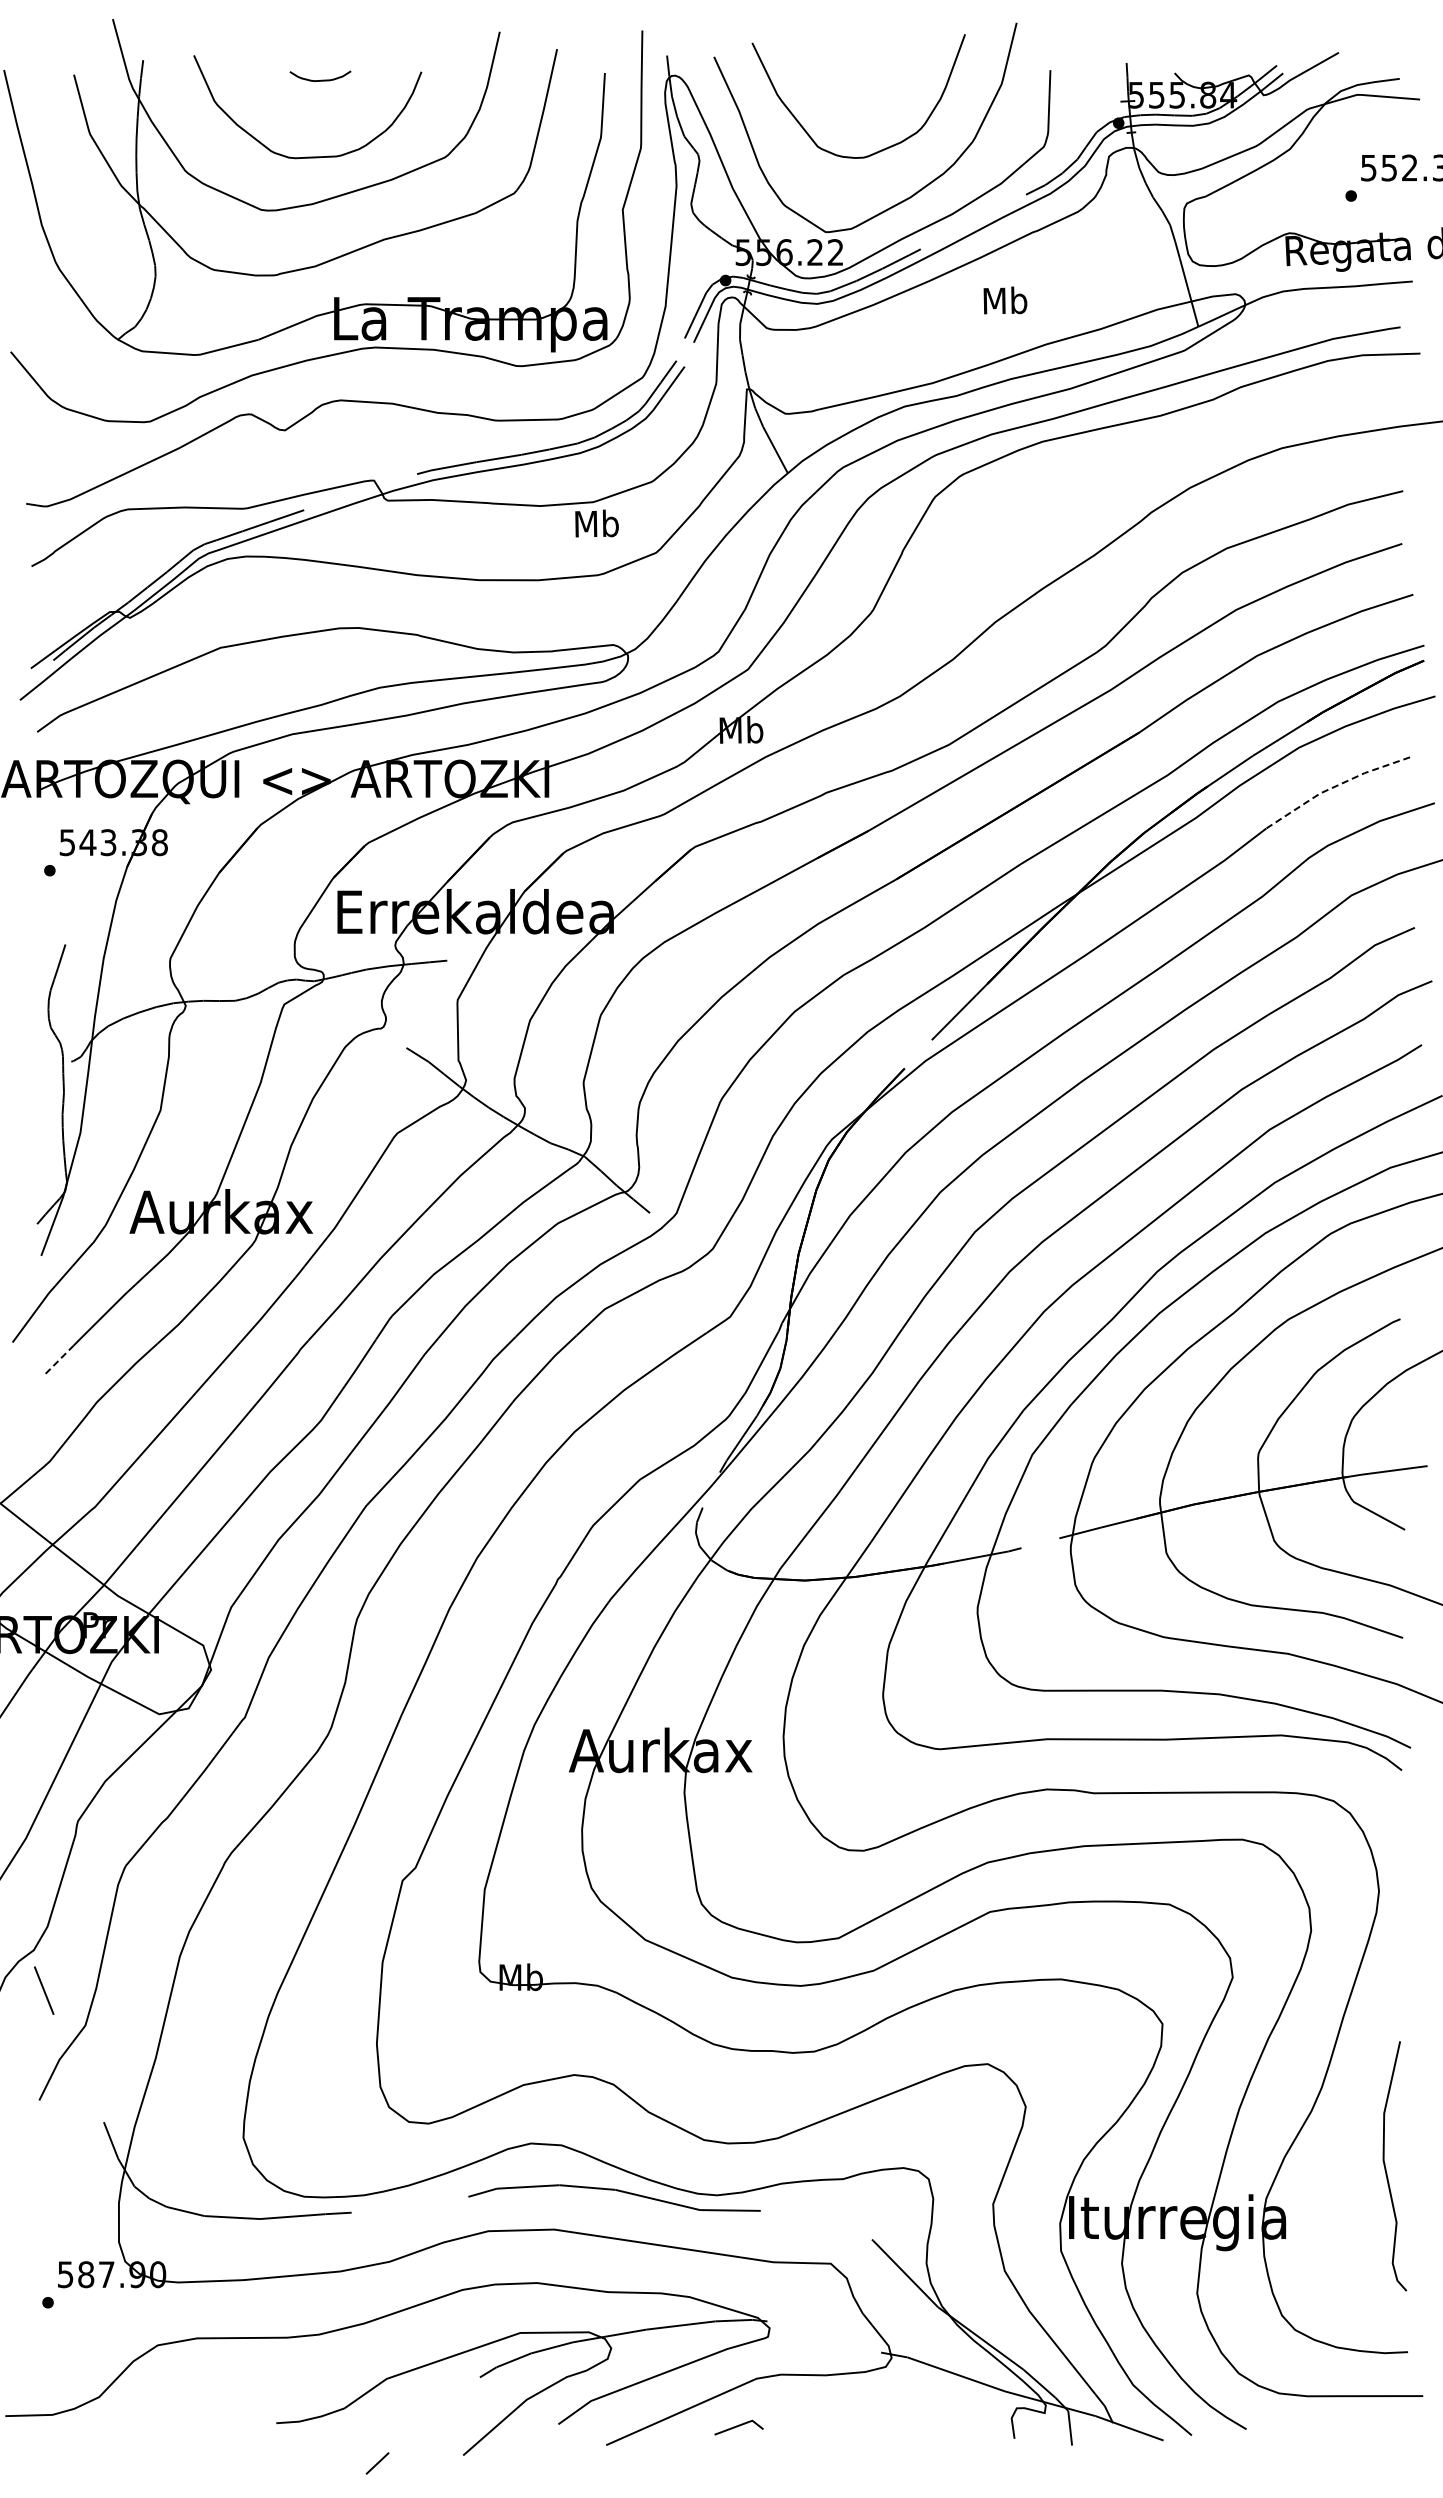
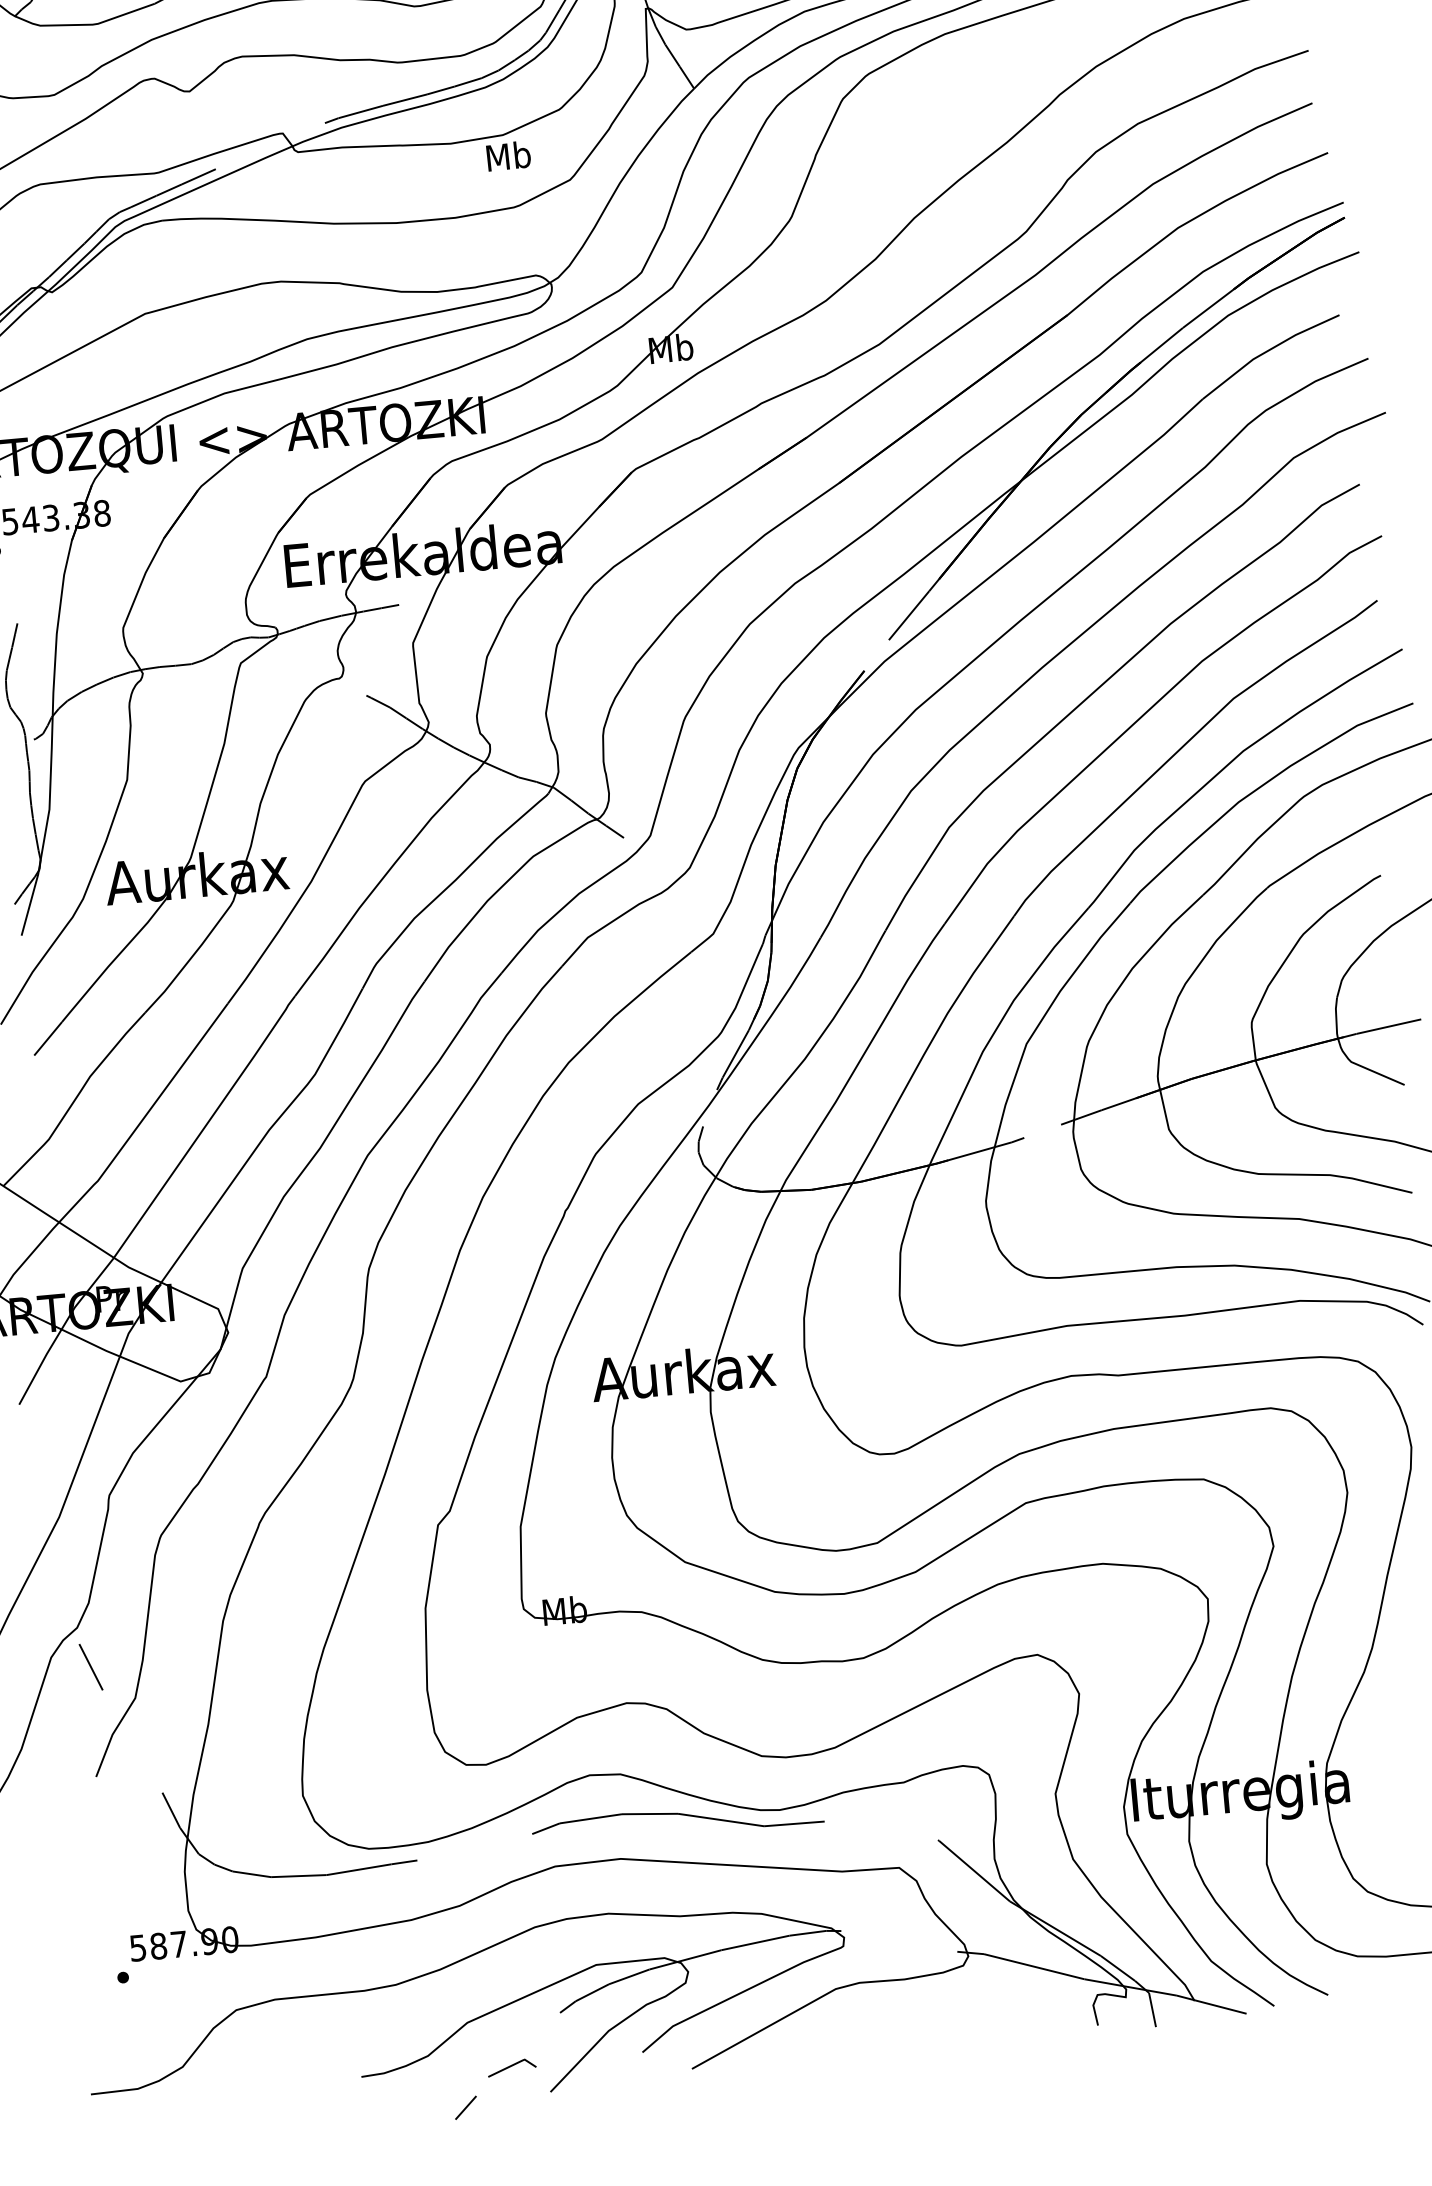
line: (1334, 786) -> (1266, 351), dashed -> solid
line: (58, 1360) -> (48, 1038), dashed -> solid
line: (738, 2426) -> (511, 2066), moved

